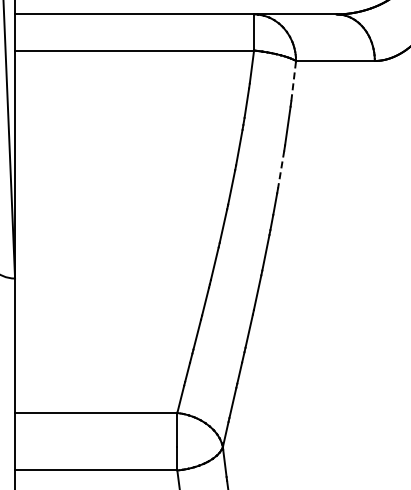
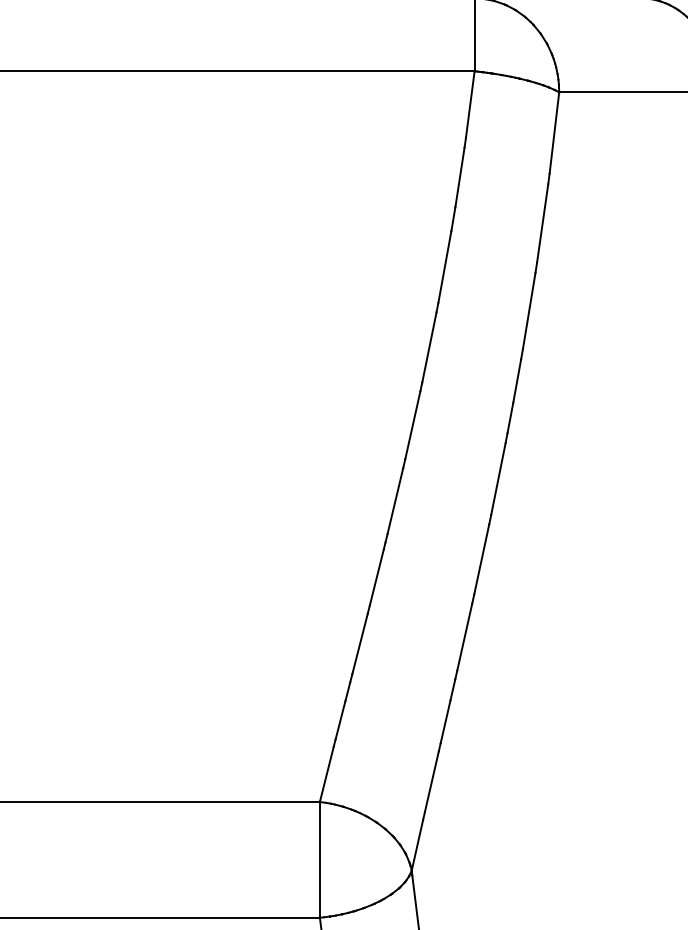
line: (293, 81) -> (554, 133), dashed -> solid
line: (281, 169) -> (529, 311), dashed -> solid

